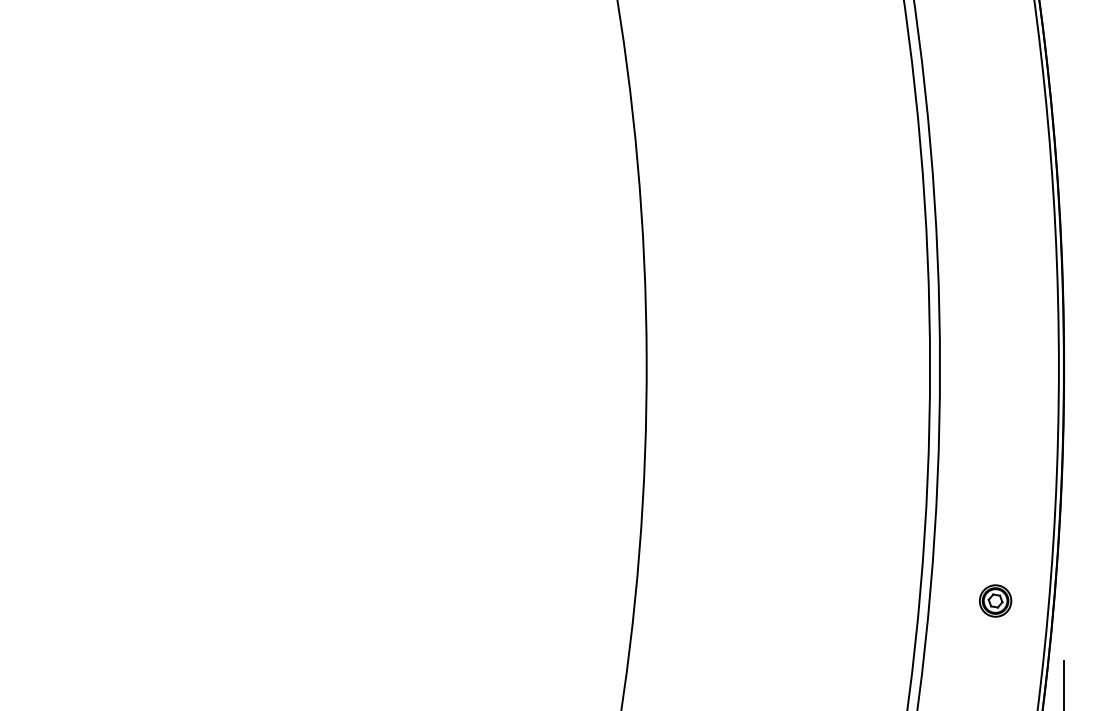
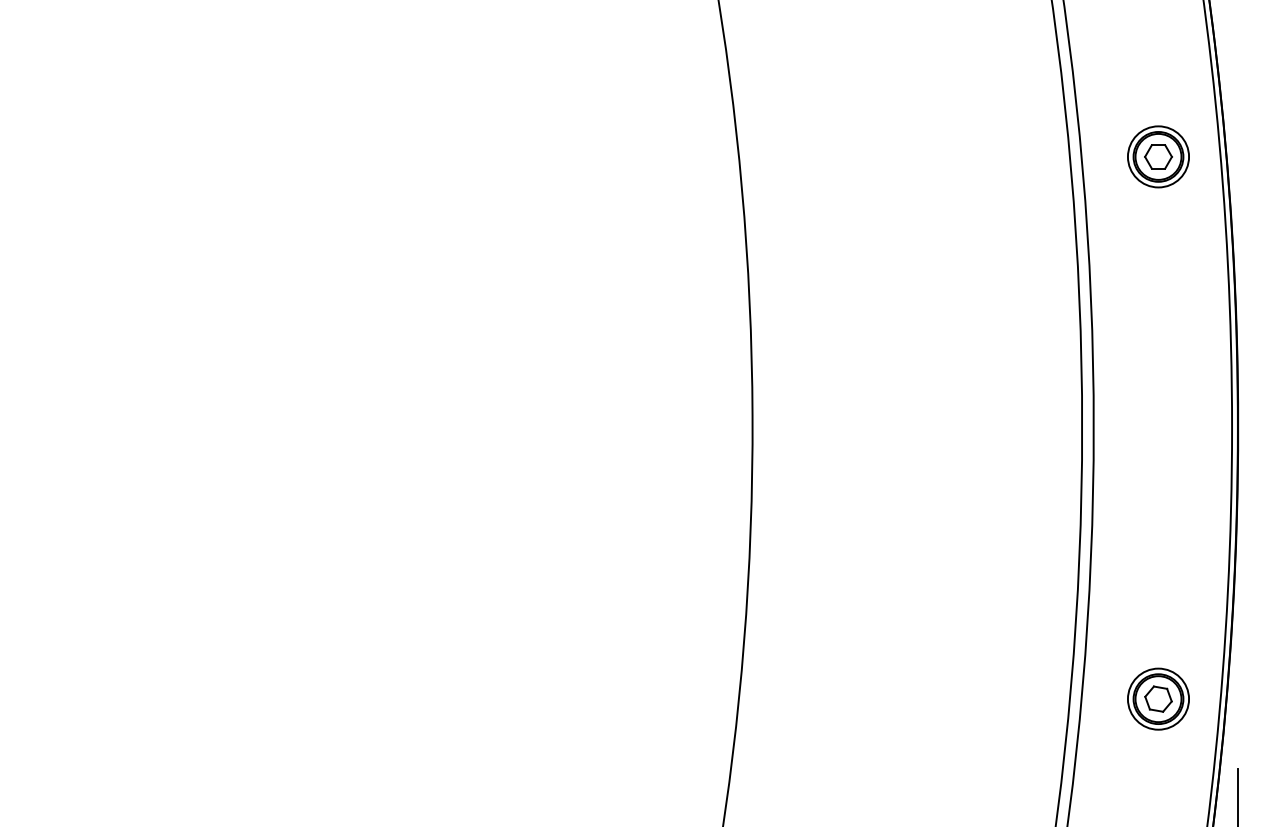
part: (995, 134) -> (1158, 156), added
part: (995, 600) -> (1158, 698), size x1.67

